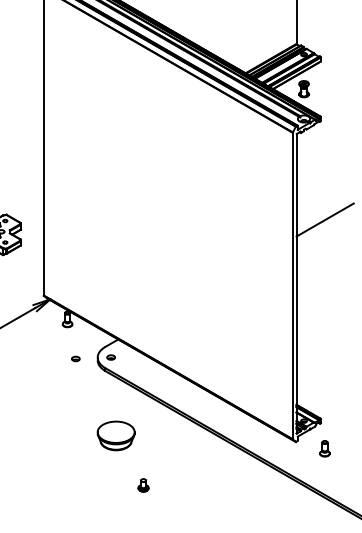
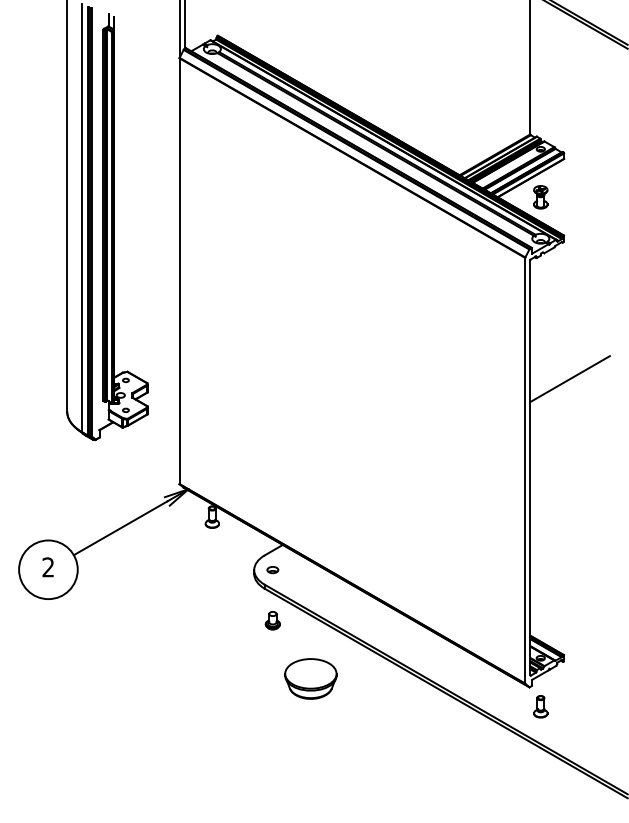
part: (75, 359) -> (223, 572), removed
part: (115, 435) -> (310, 678), moved
part: (324, 448) -> (540, 706), moved
part: (143, 485) -> (272, 620), moved

